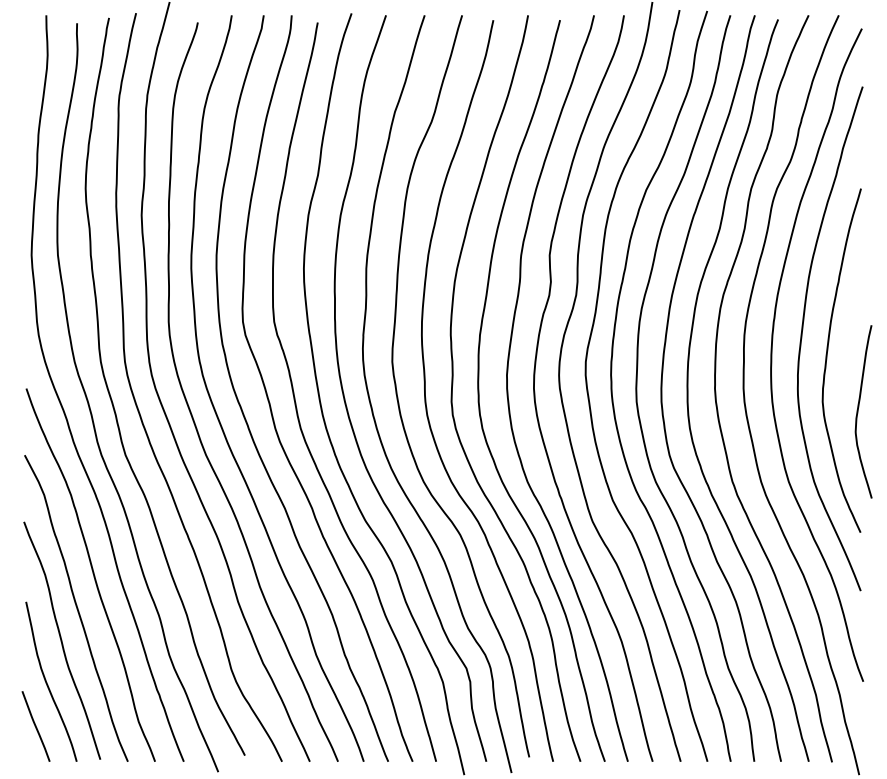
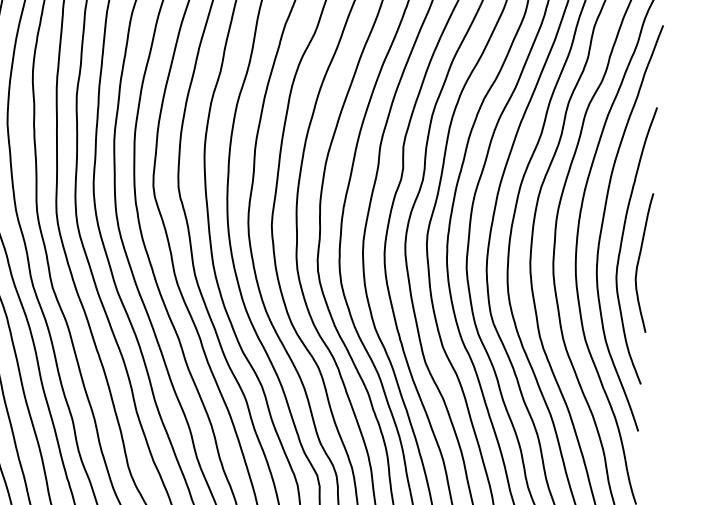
curve: (858, 411) -> (638, 262), moved

